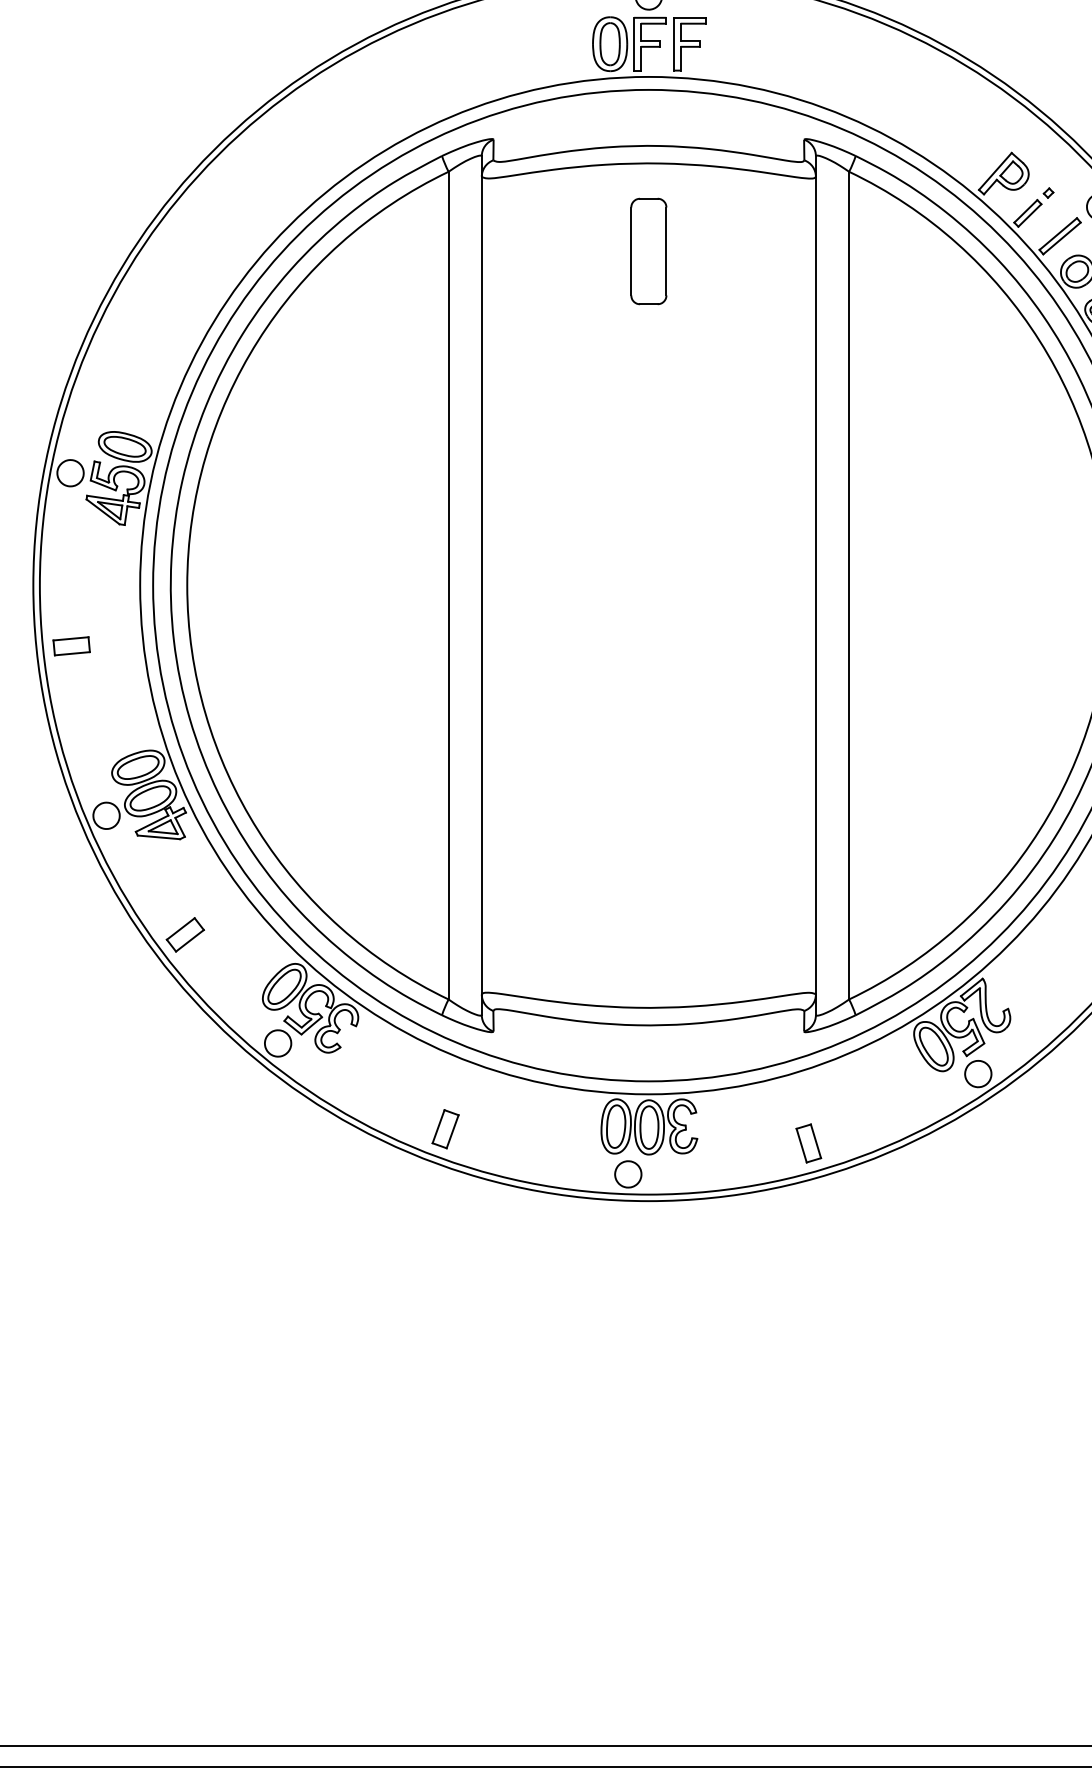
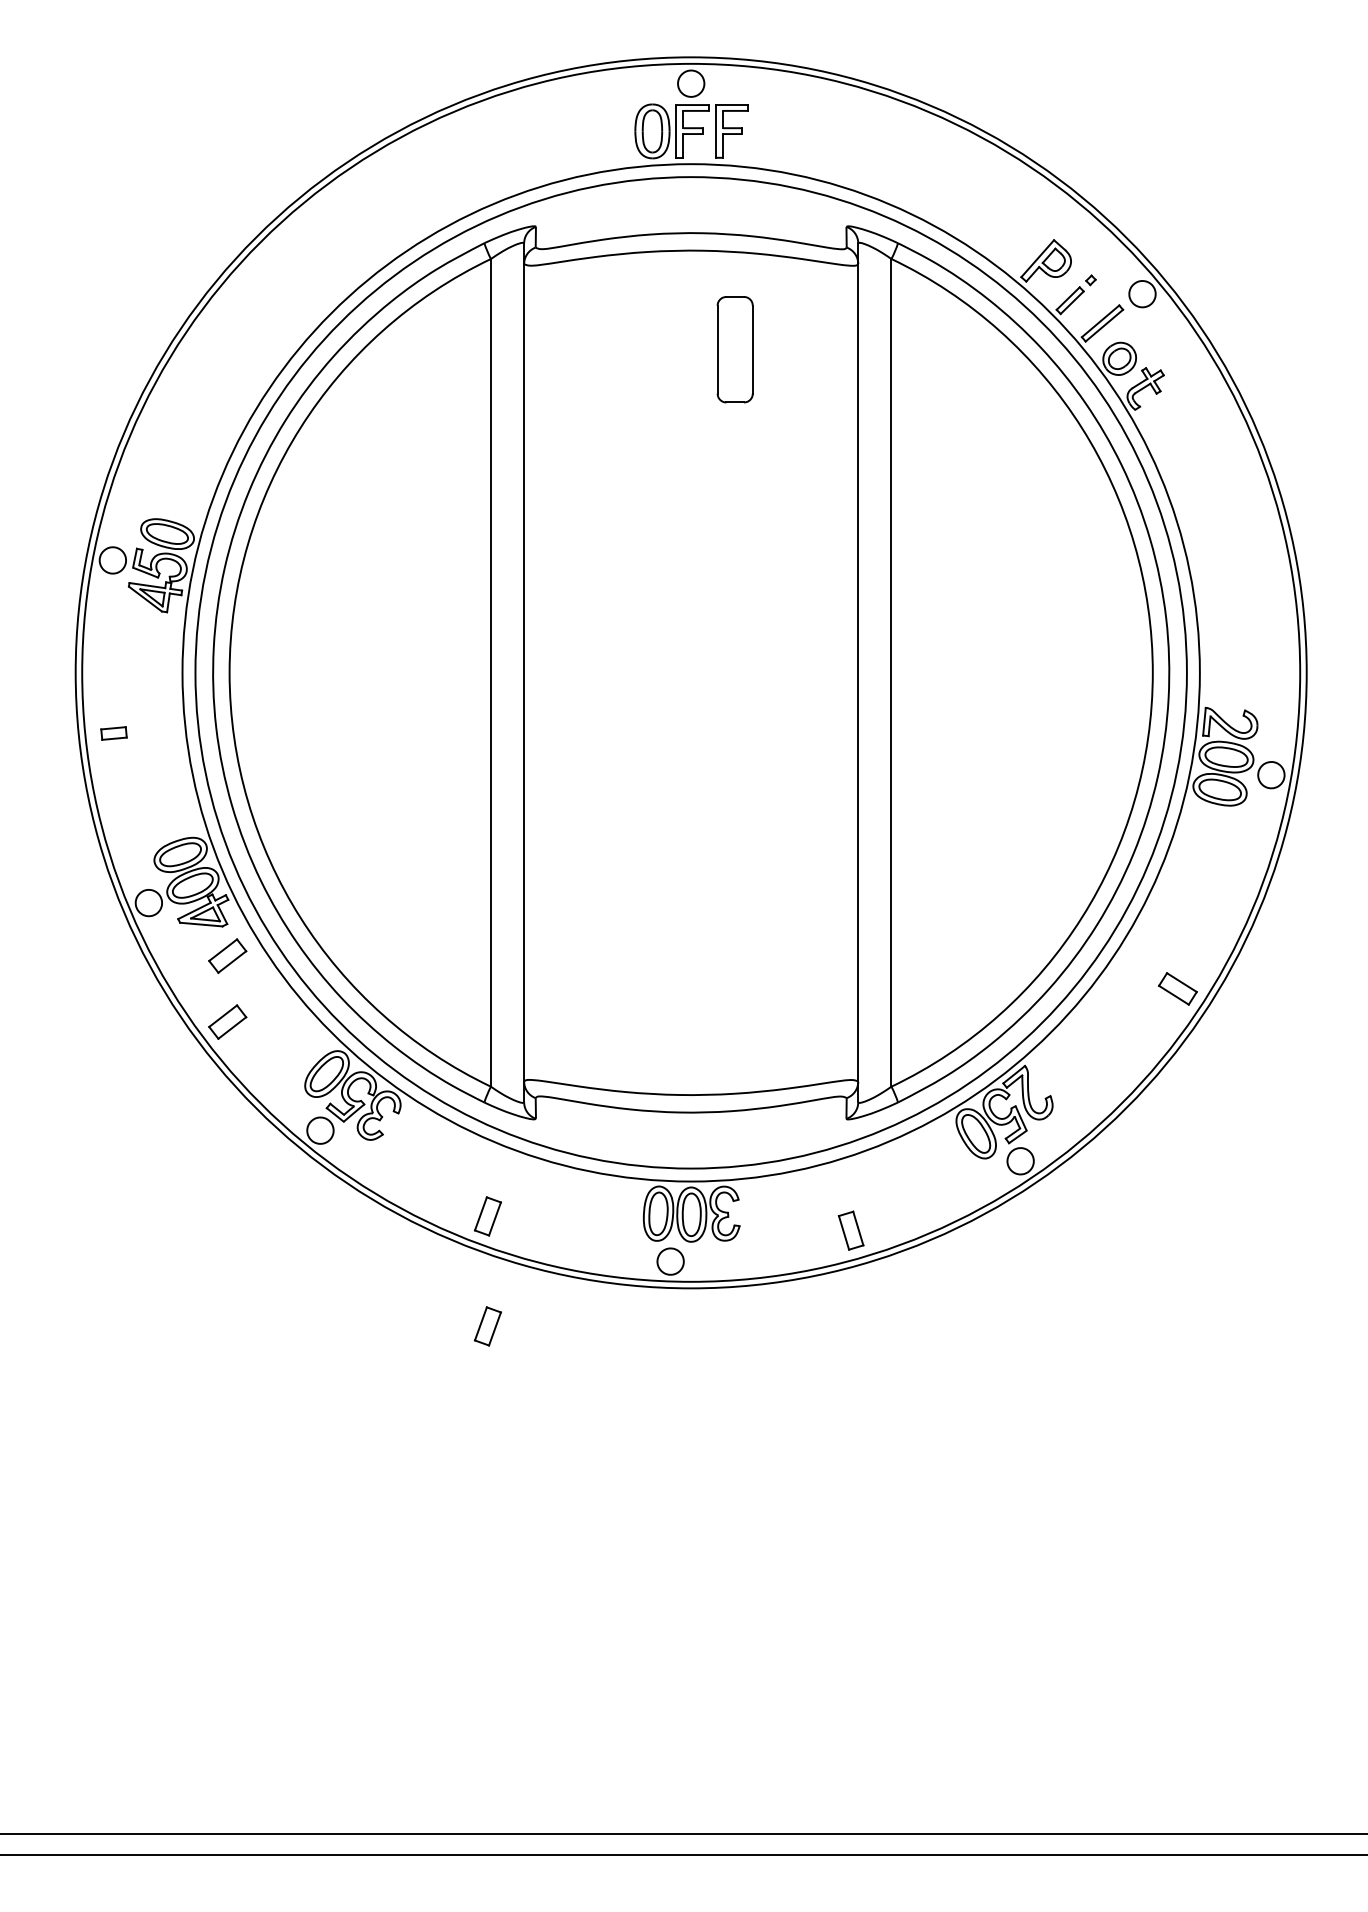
part: (648, 251) -> (734, 349), moved
part: (71, 646) -> (113, 733), size x0.7
part: (185, 868) -> (227, 955), added
part: (445, 1239) -> (487, 1326), added

